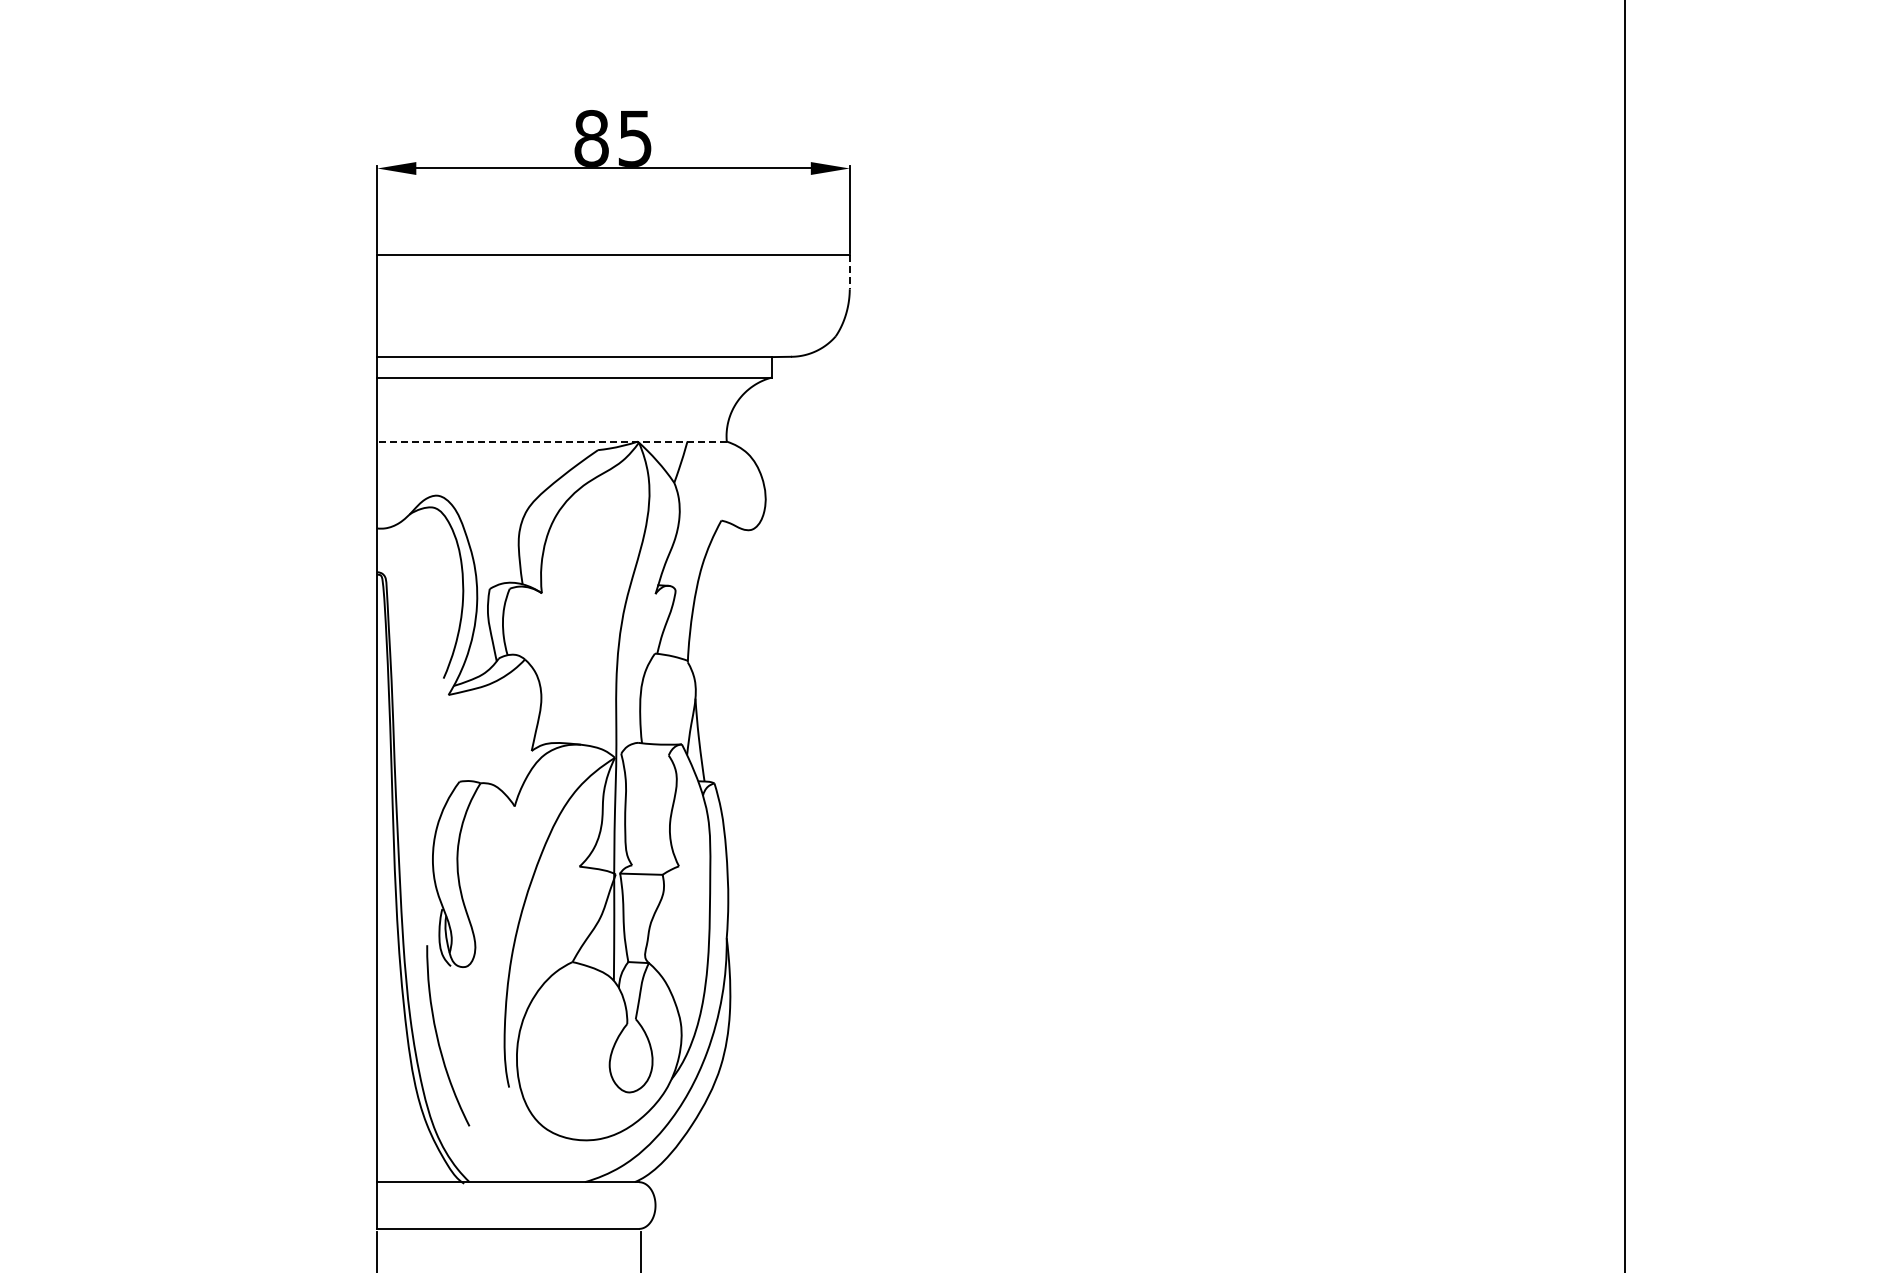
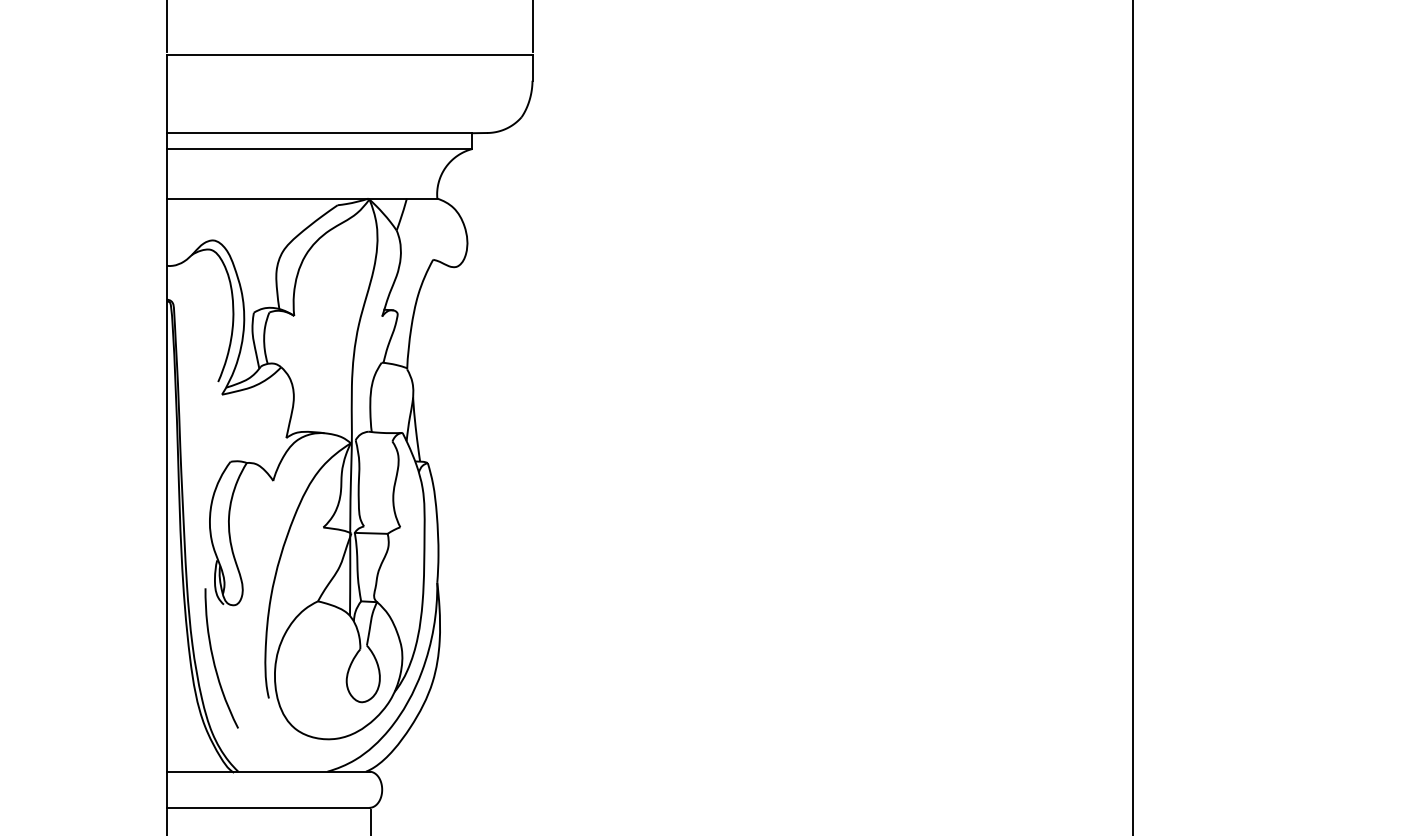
line: (849, 272) -> (532, 67), dashed -> solid
line: (552, 441) -> (302, 198), dashed -> solid

